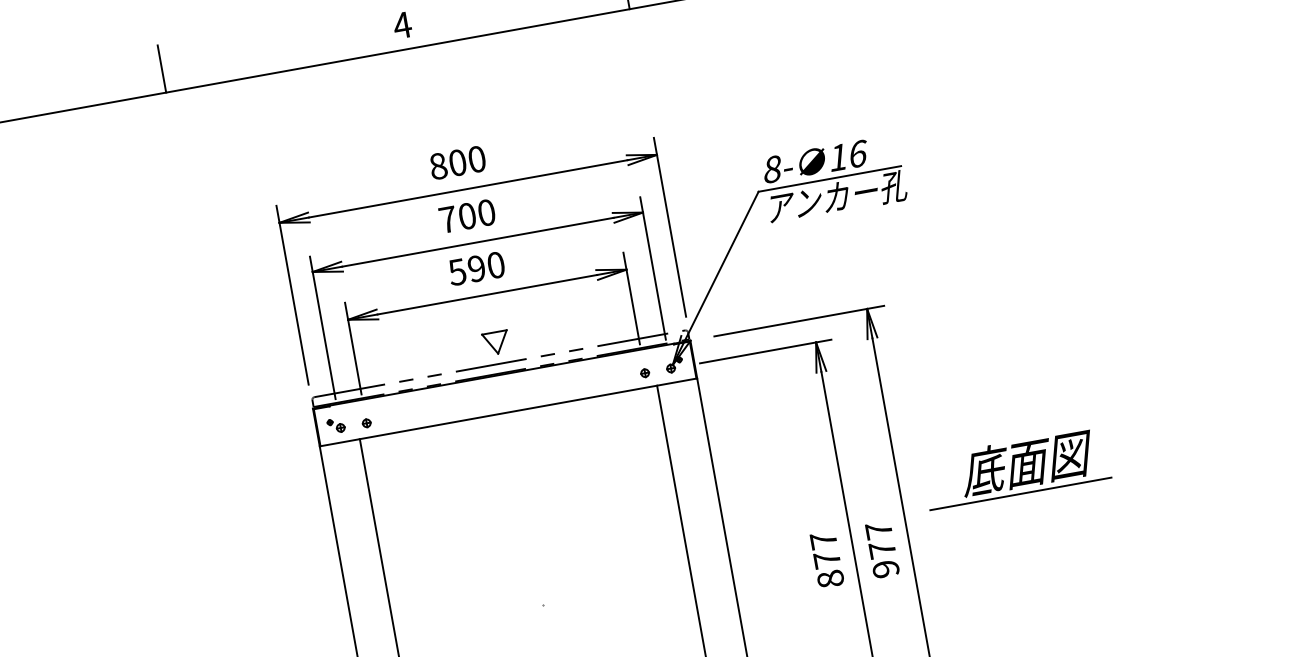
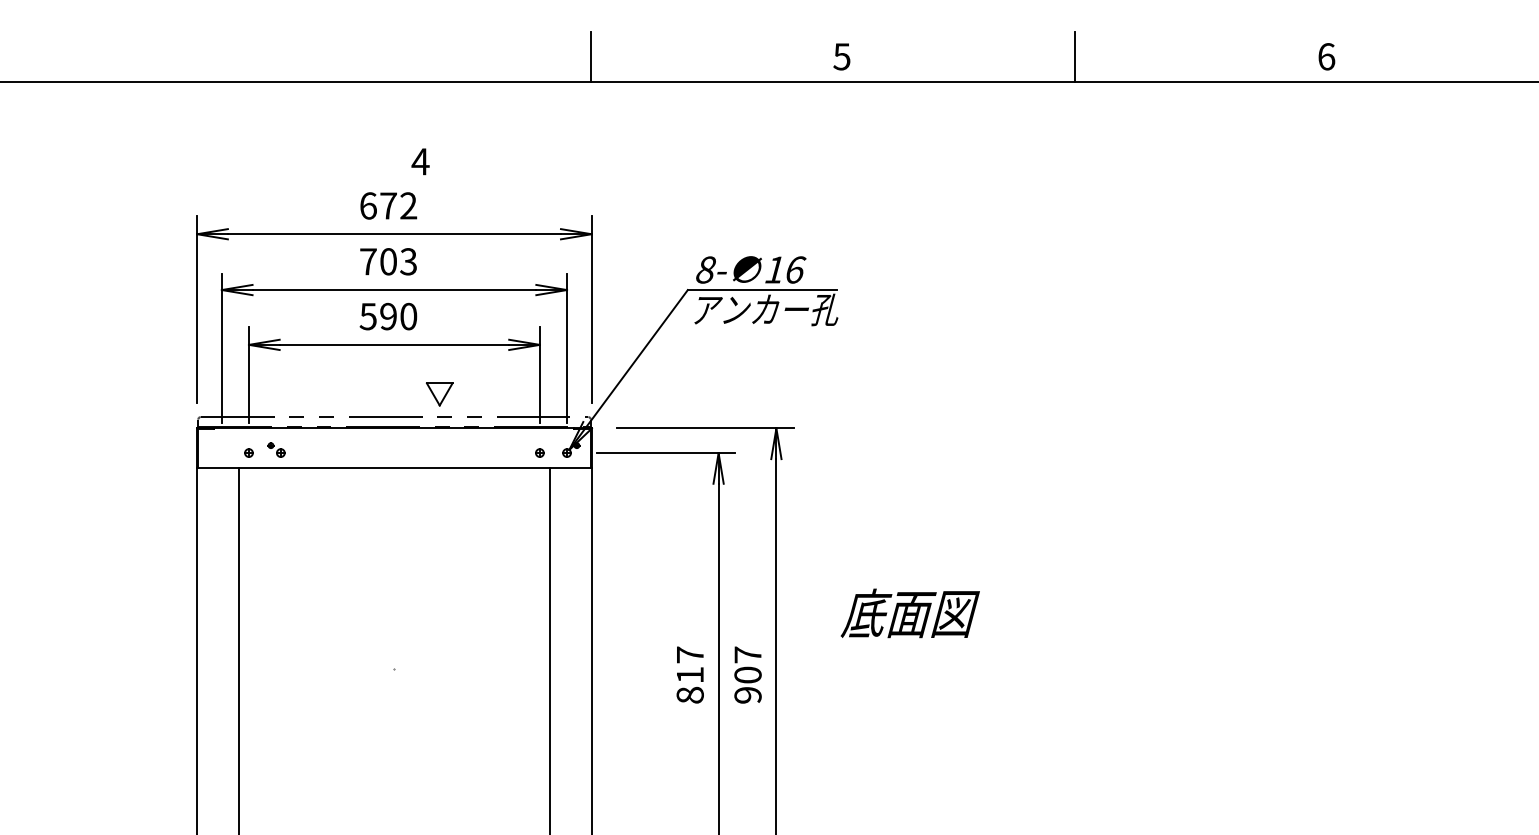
text: (402, 25) -> (420, 161), moved
line: (162, 68) -> (106, 56), removed
text: (457, 162) -> (388, 205), 800 -> 672
text: (486, 212) -> (408, 261), 700 -> 703
part: (496, 343) -> (439, 394), moved
part: (336, 425) -> (276, 449), moved
line: (1020, 493) -> (897, 643), removed
text: (881, 549) -> (747, 674), 977 -> 907
text: (827, 559) -> (690, 674), 877 -> 817

